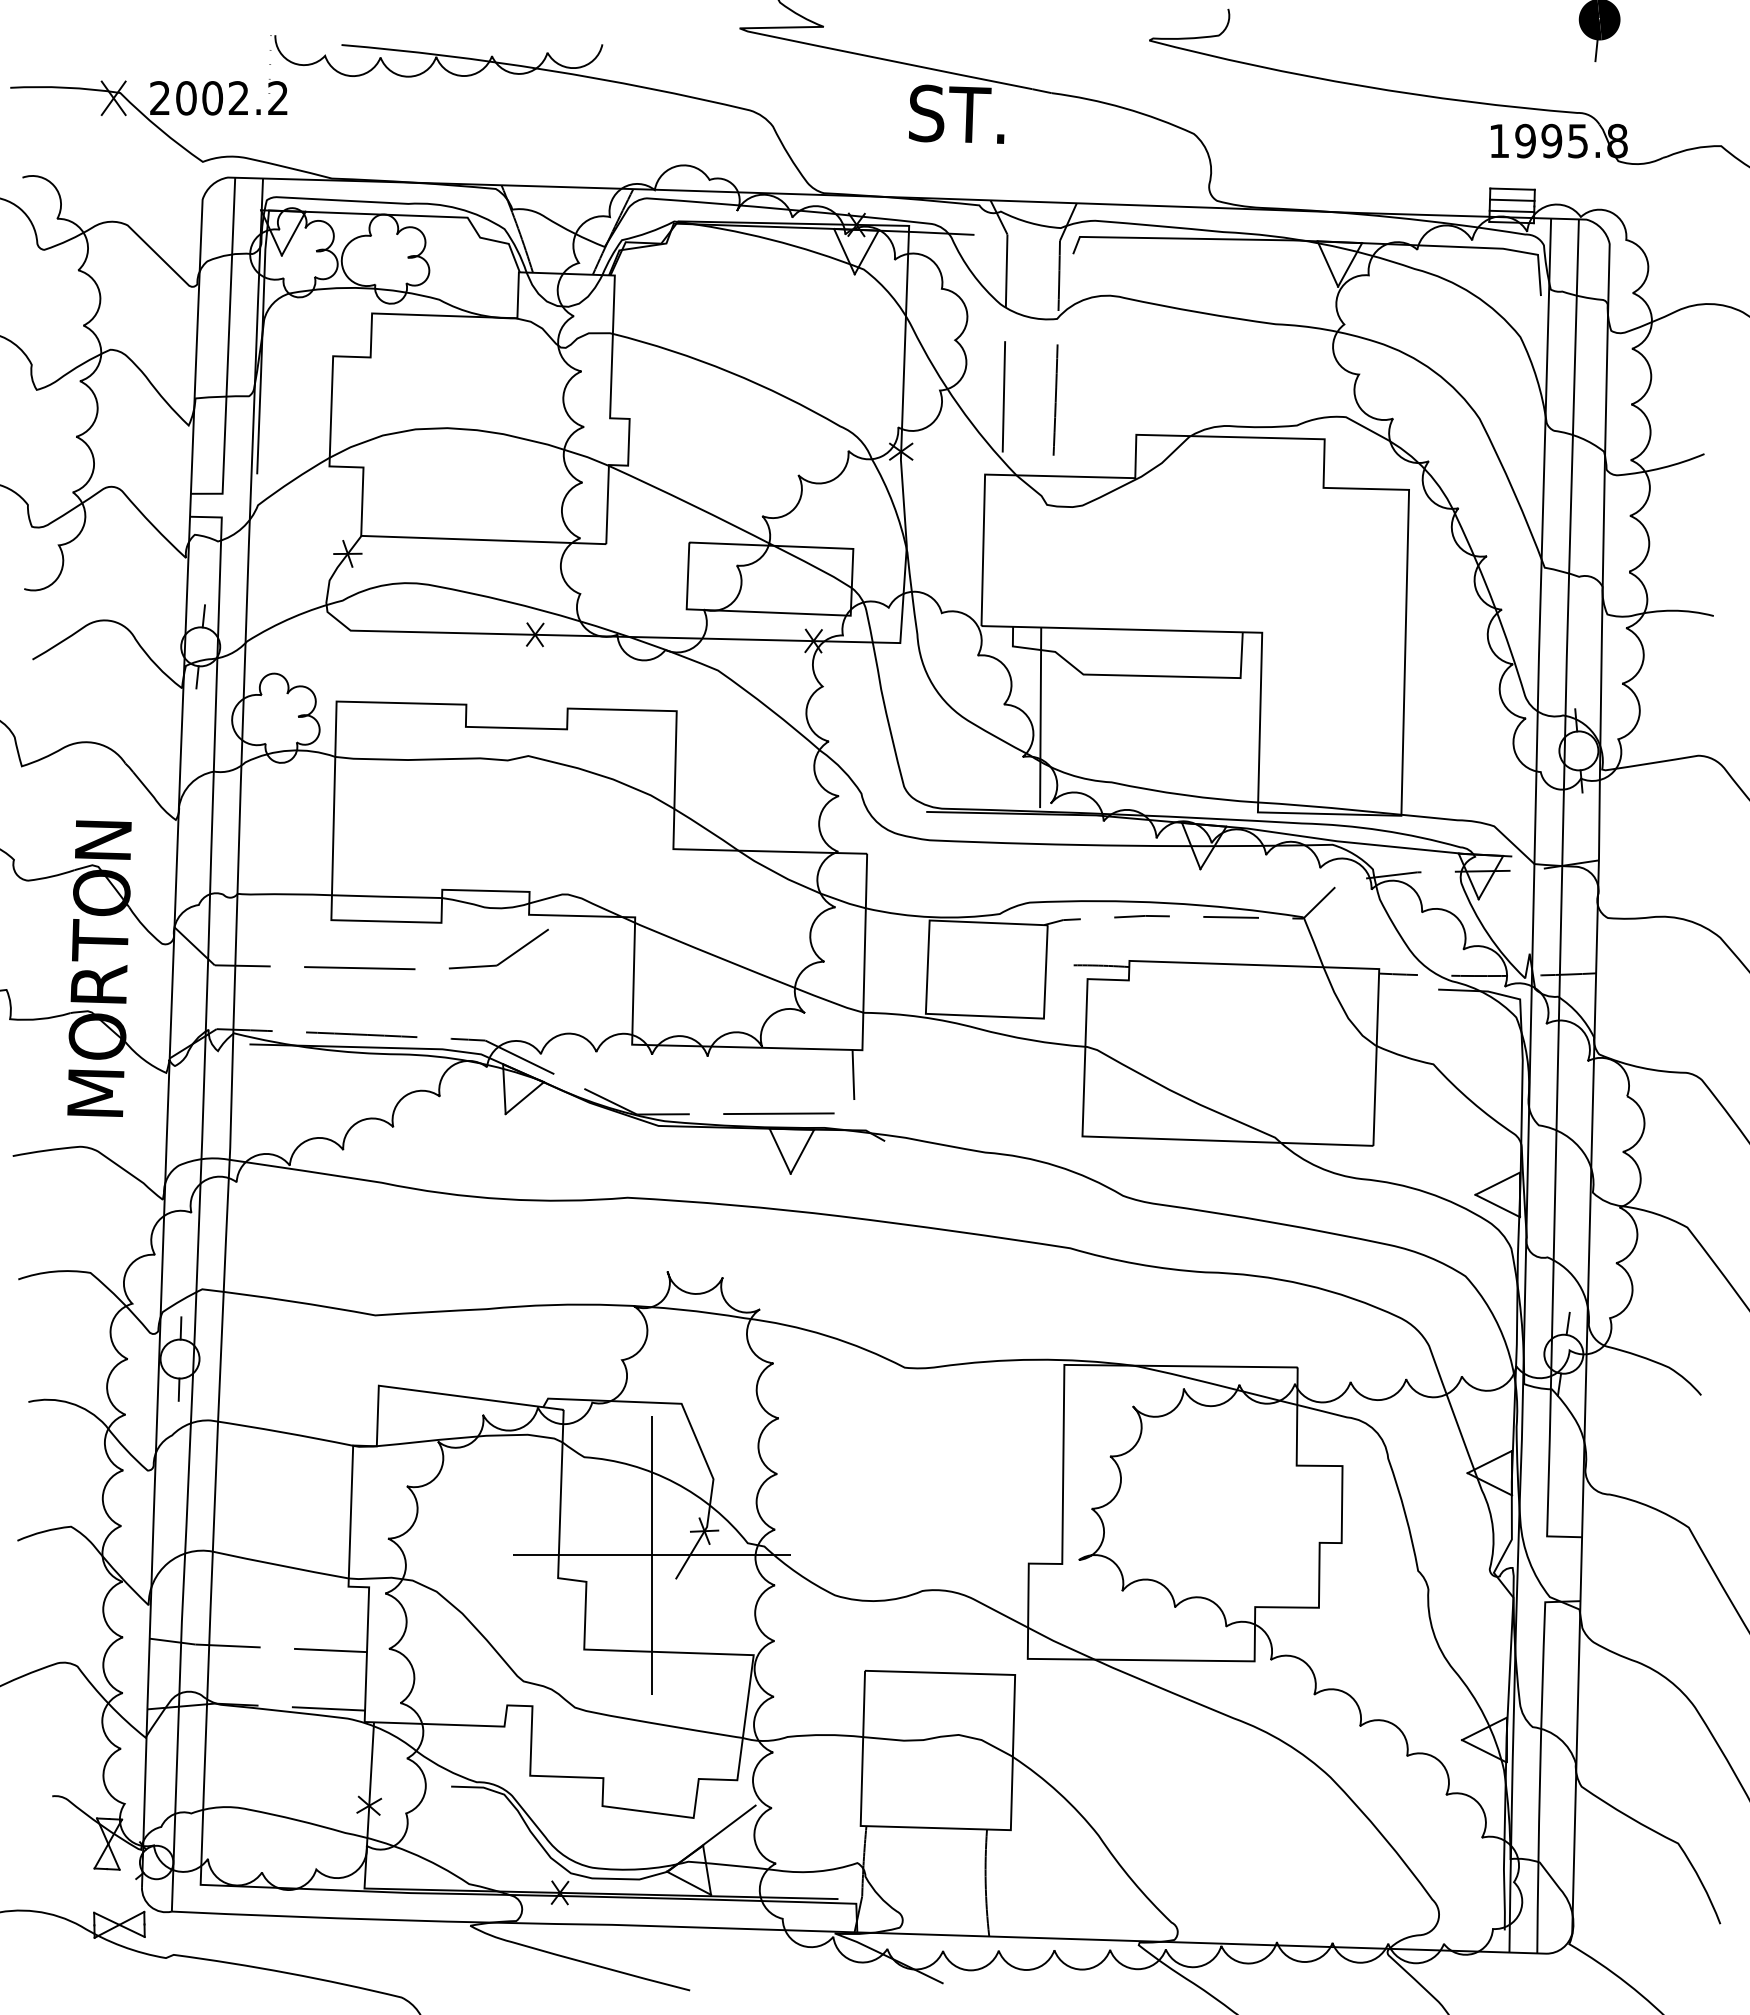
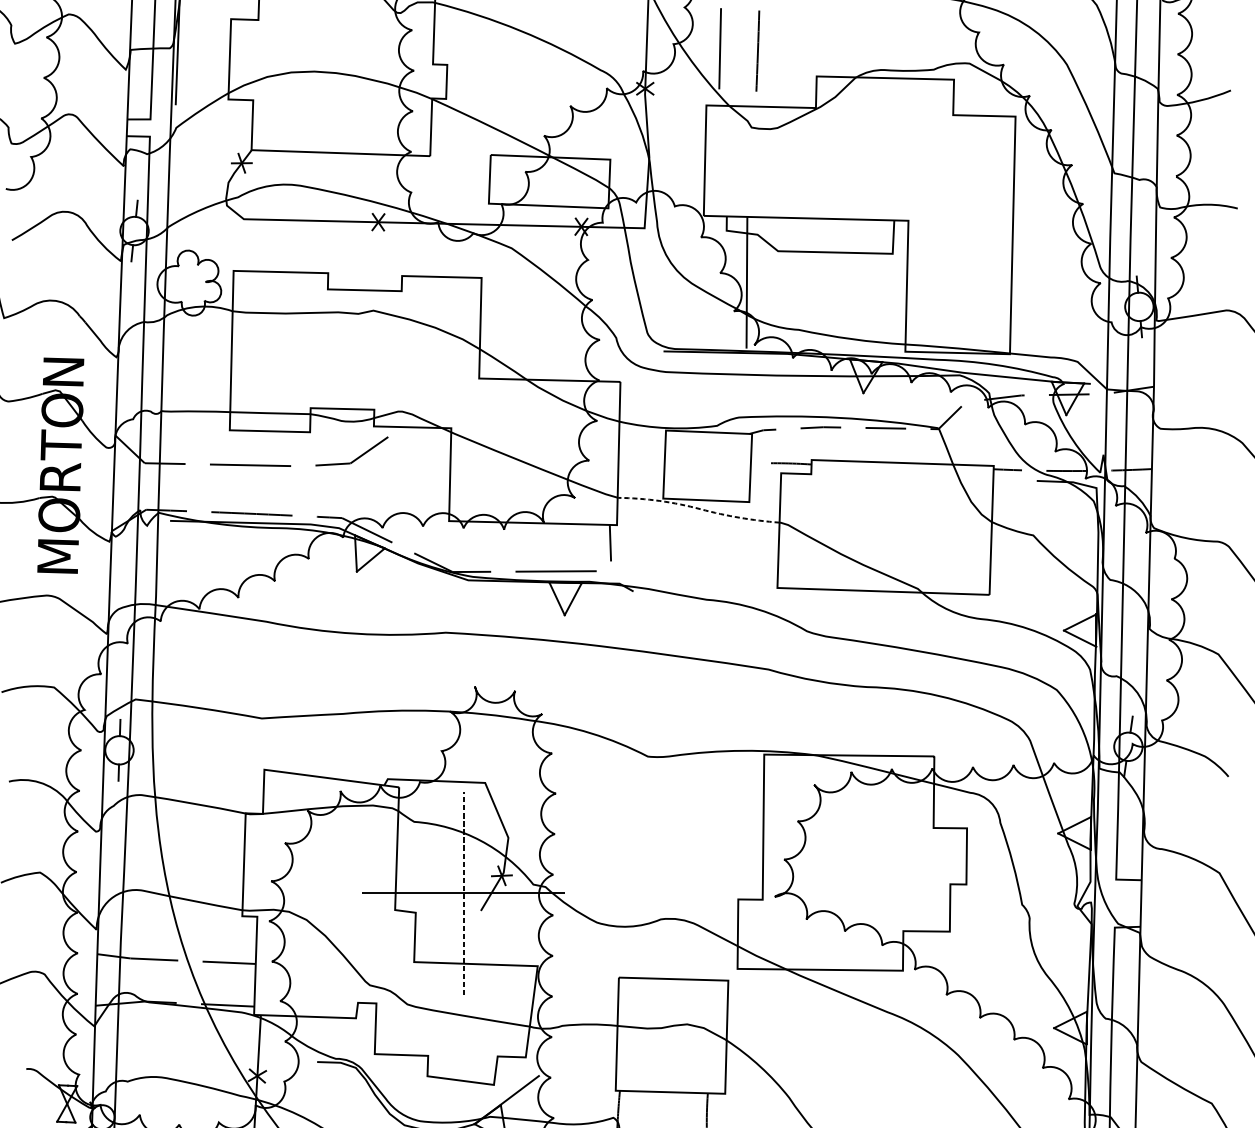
line: (972, 1027) -> (697, 508), solid -> dashed
line: (652, 1554) -> (463, 892), solid -> dashed

